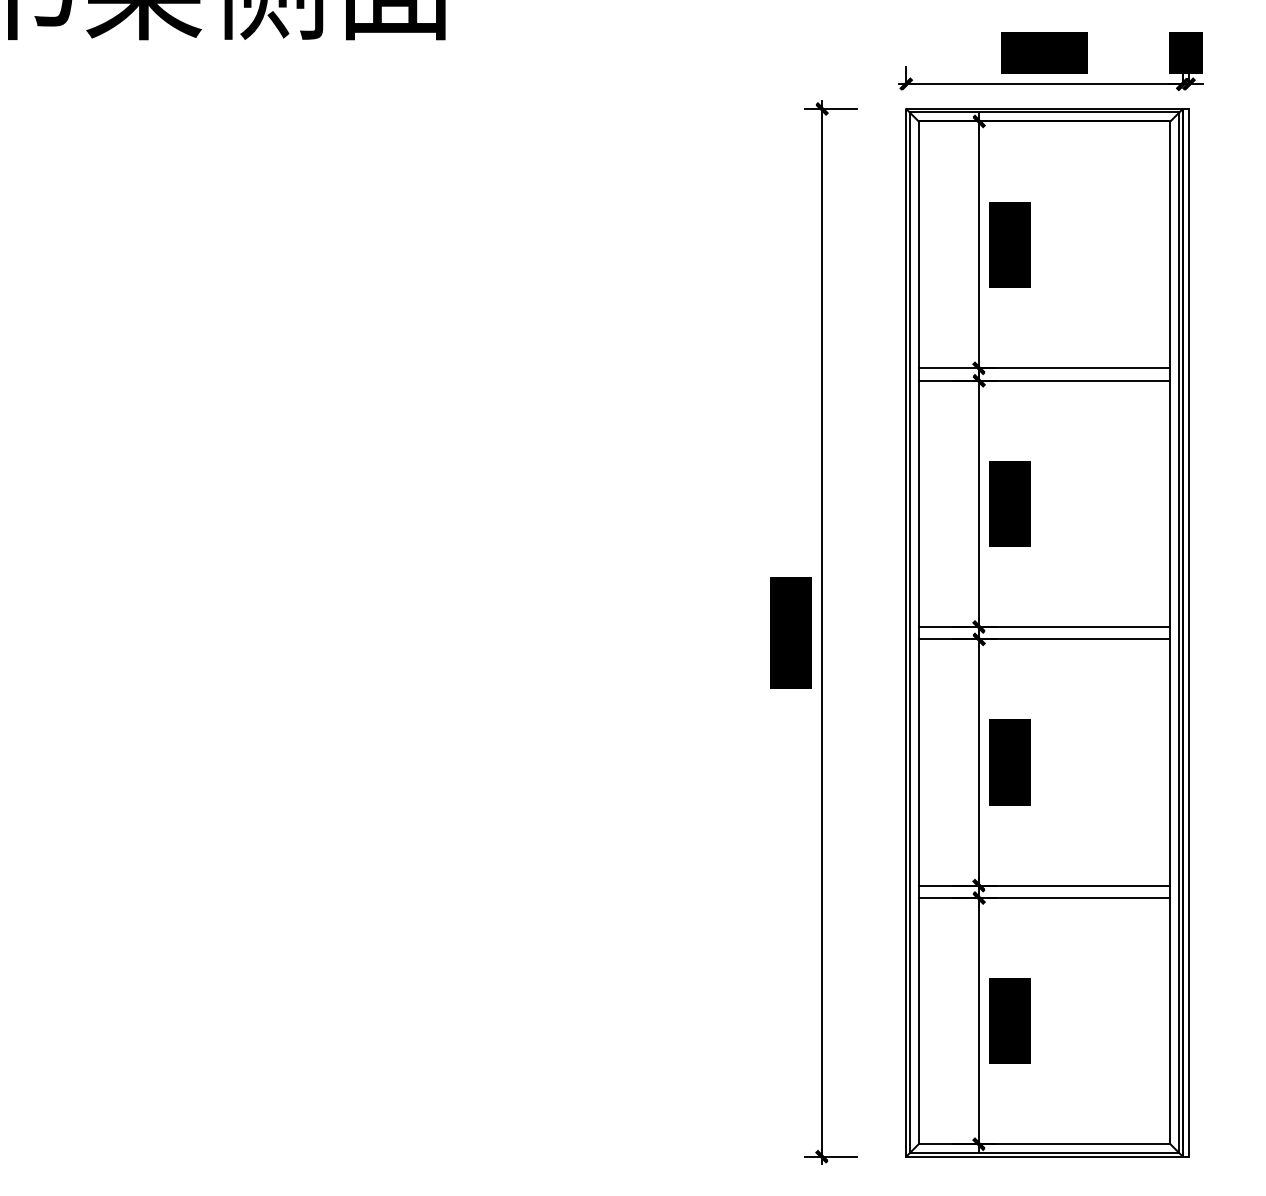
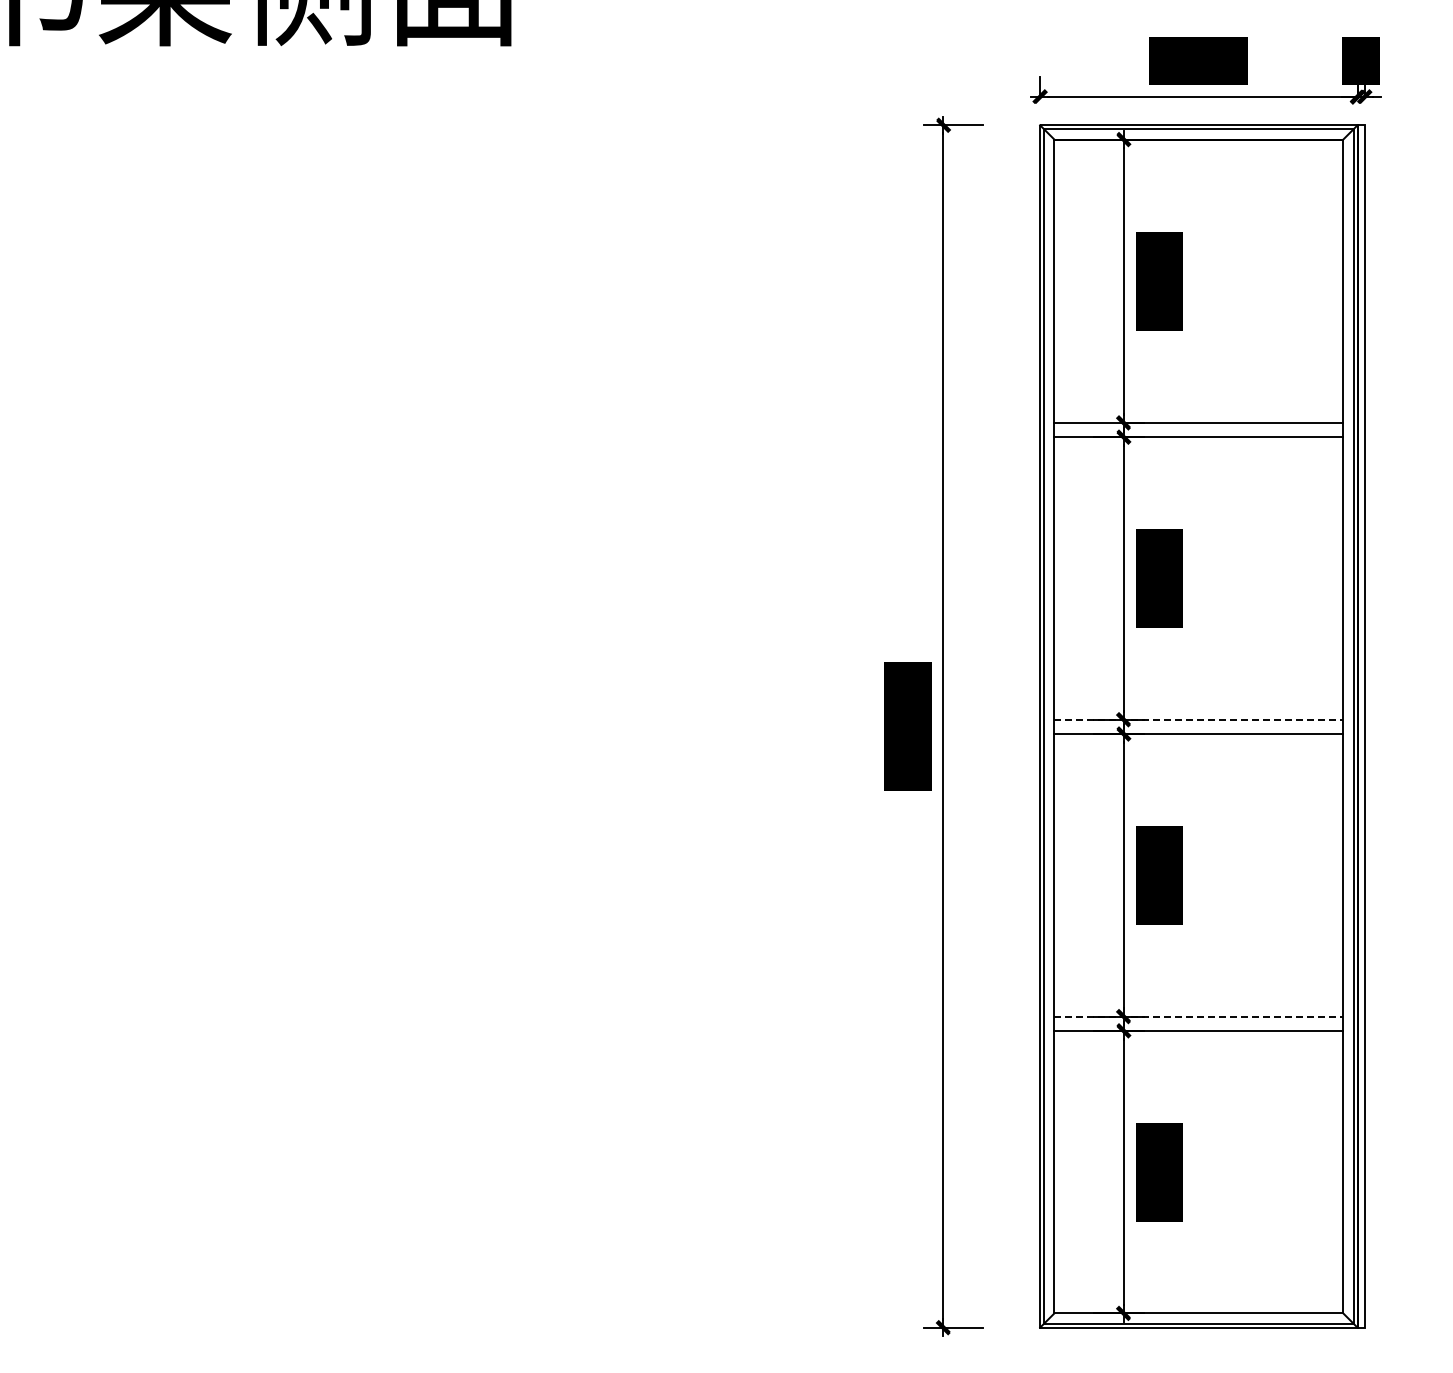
line: (1045, 626) -> (1199, 719), solid -> dashed
line: (1045, 885) -> (1199, 1016), solid -> dashed

